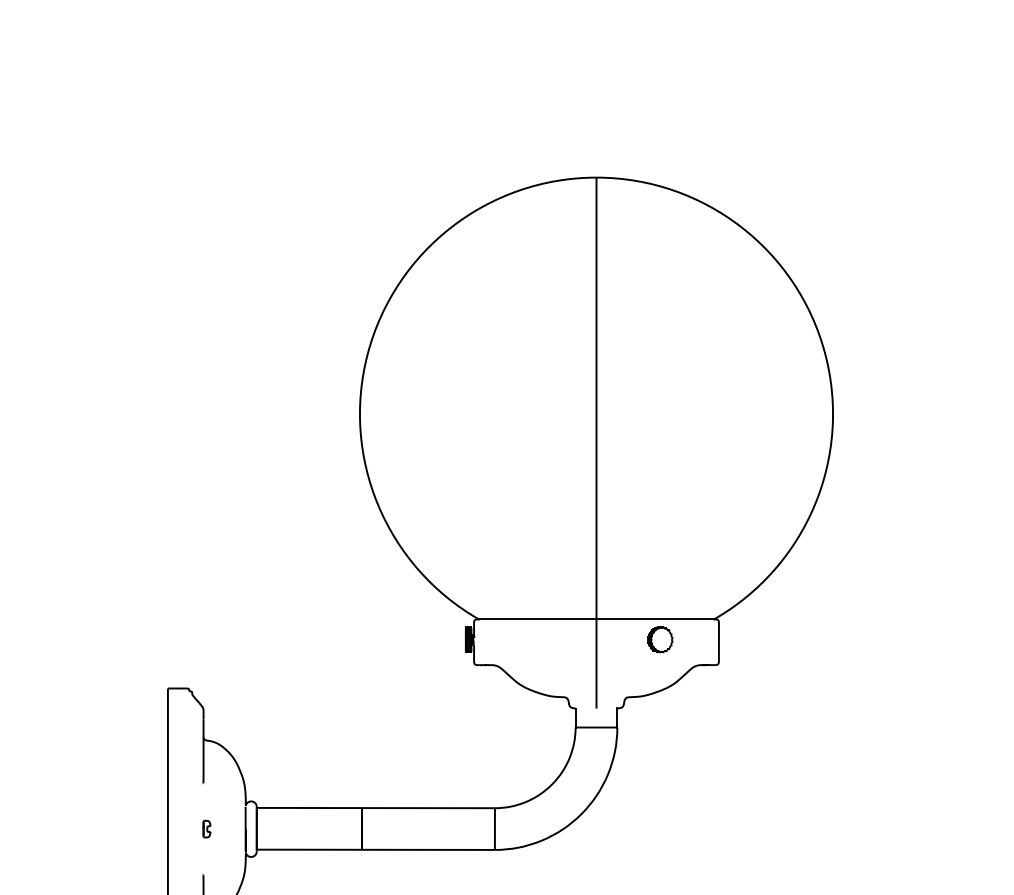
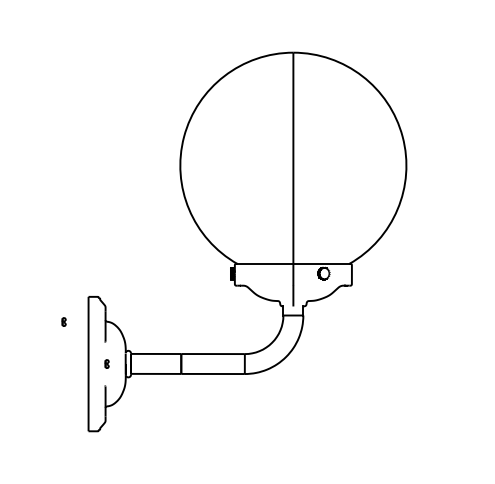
part: (115, 740) -> (63, 321), added

